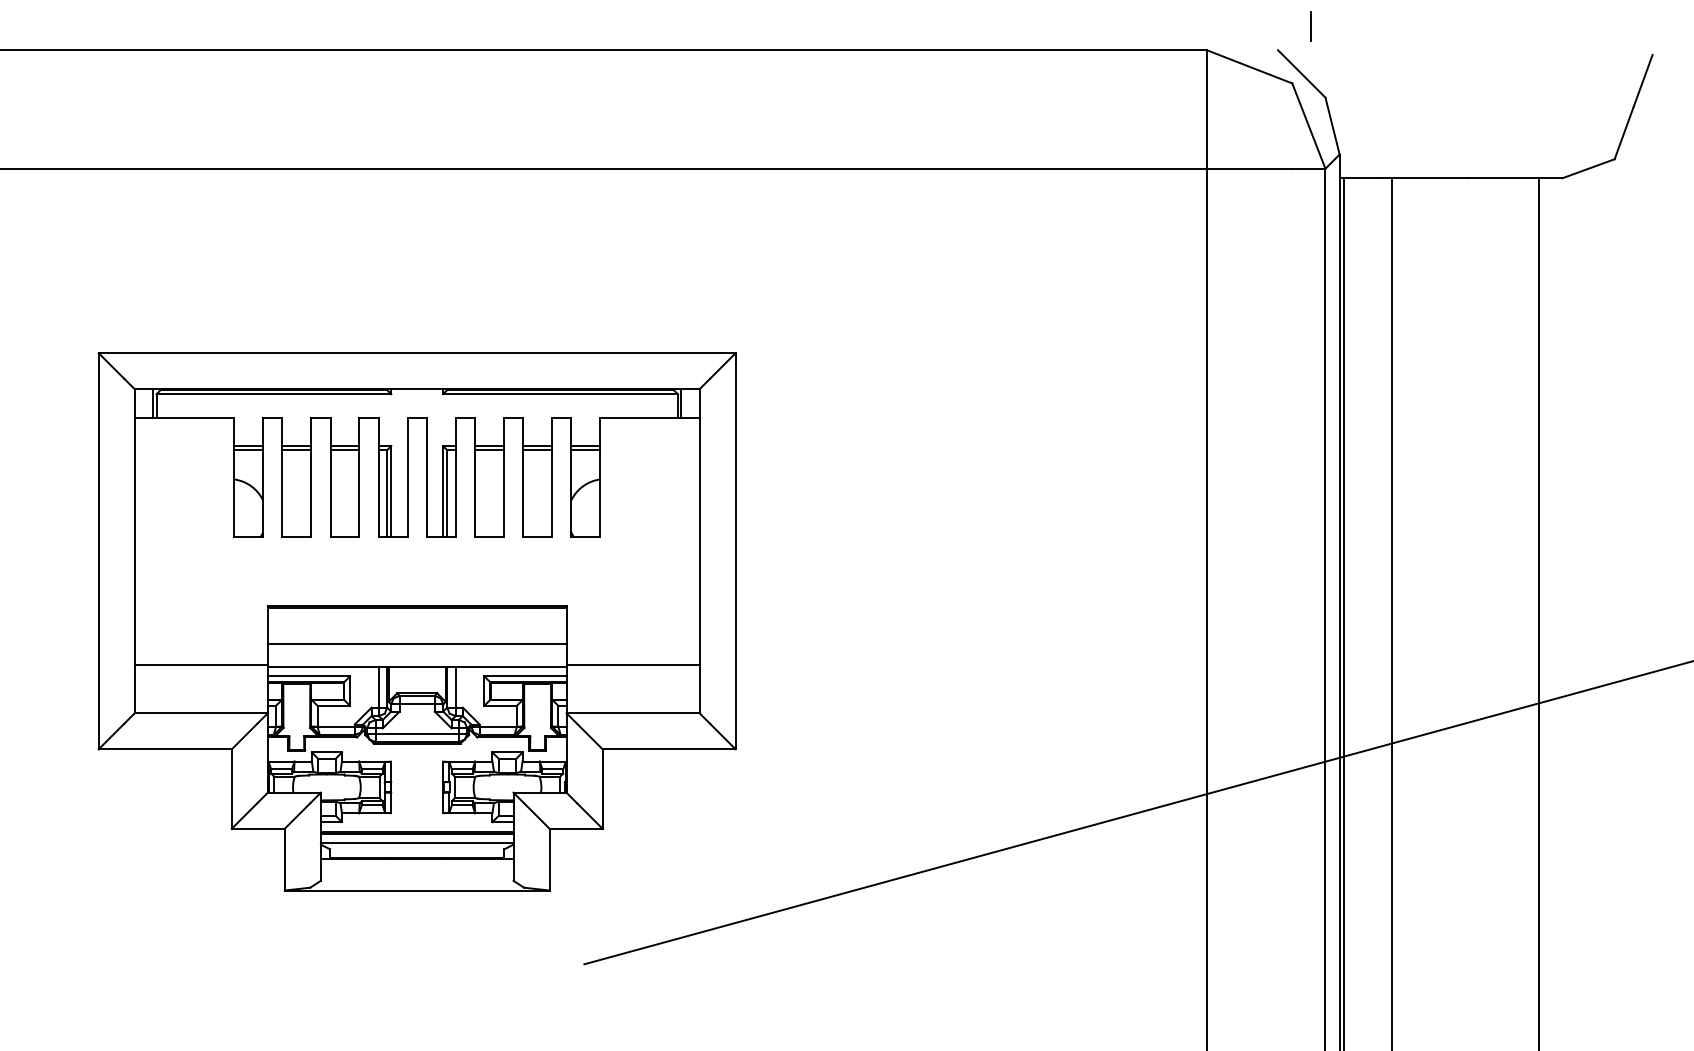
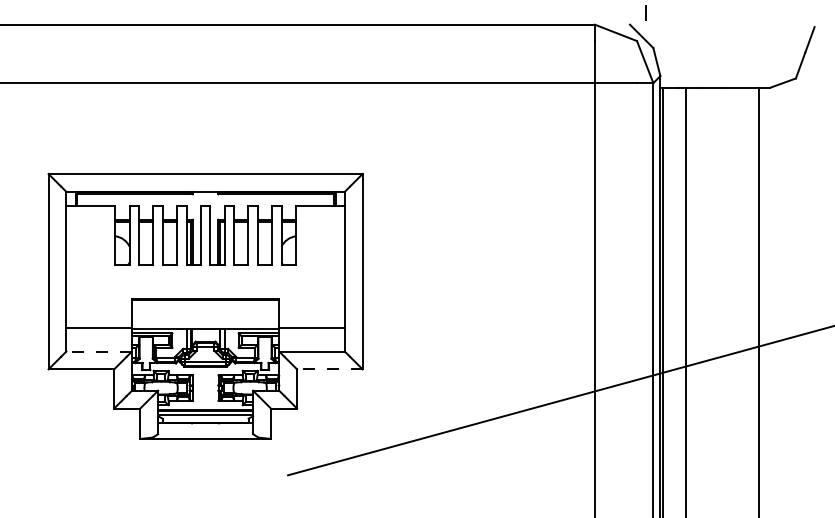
line: (416, 644) -> (205, 317), removed
line: (201, 713) -> (99, 351), solid -> dashed
line: (668, 749) -> (329, 369), solid -> dashed

